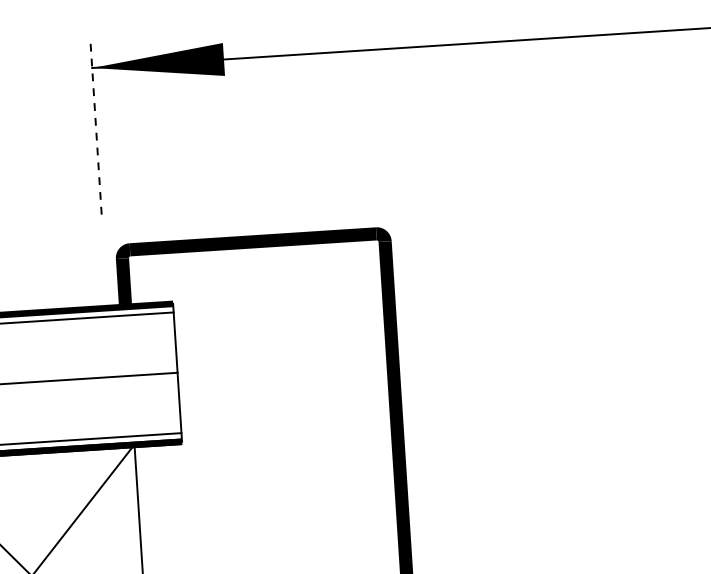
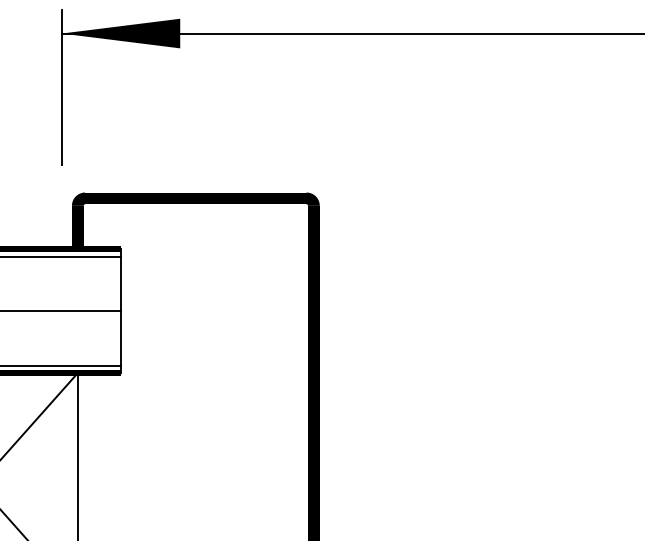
line: (95, 128) -> (61, 87), dashed -> solid

